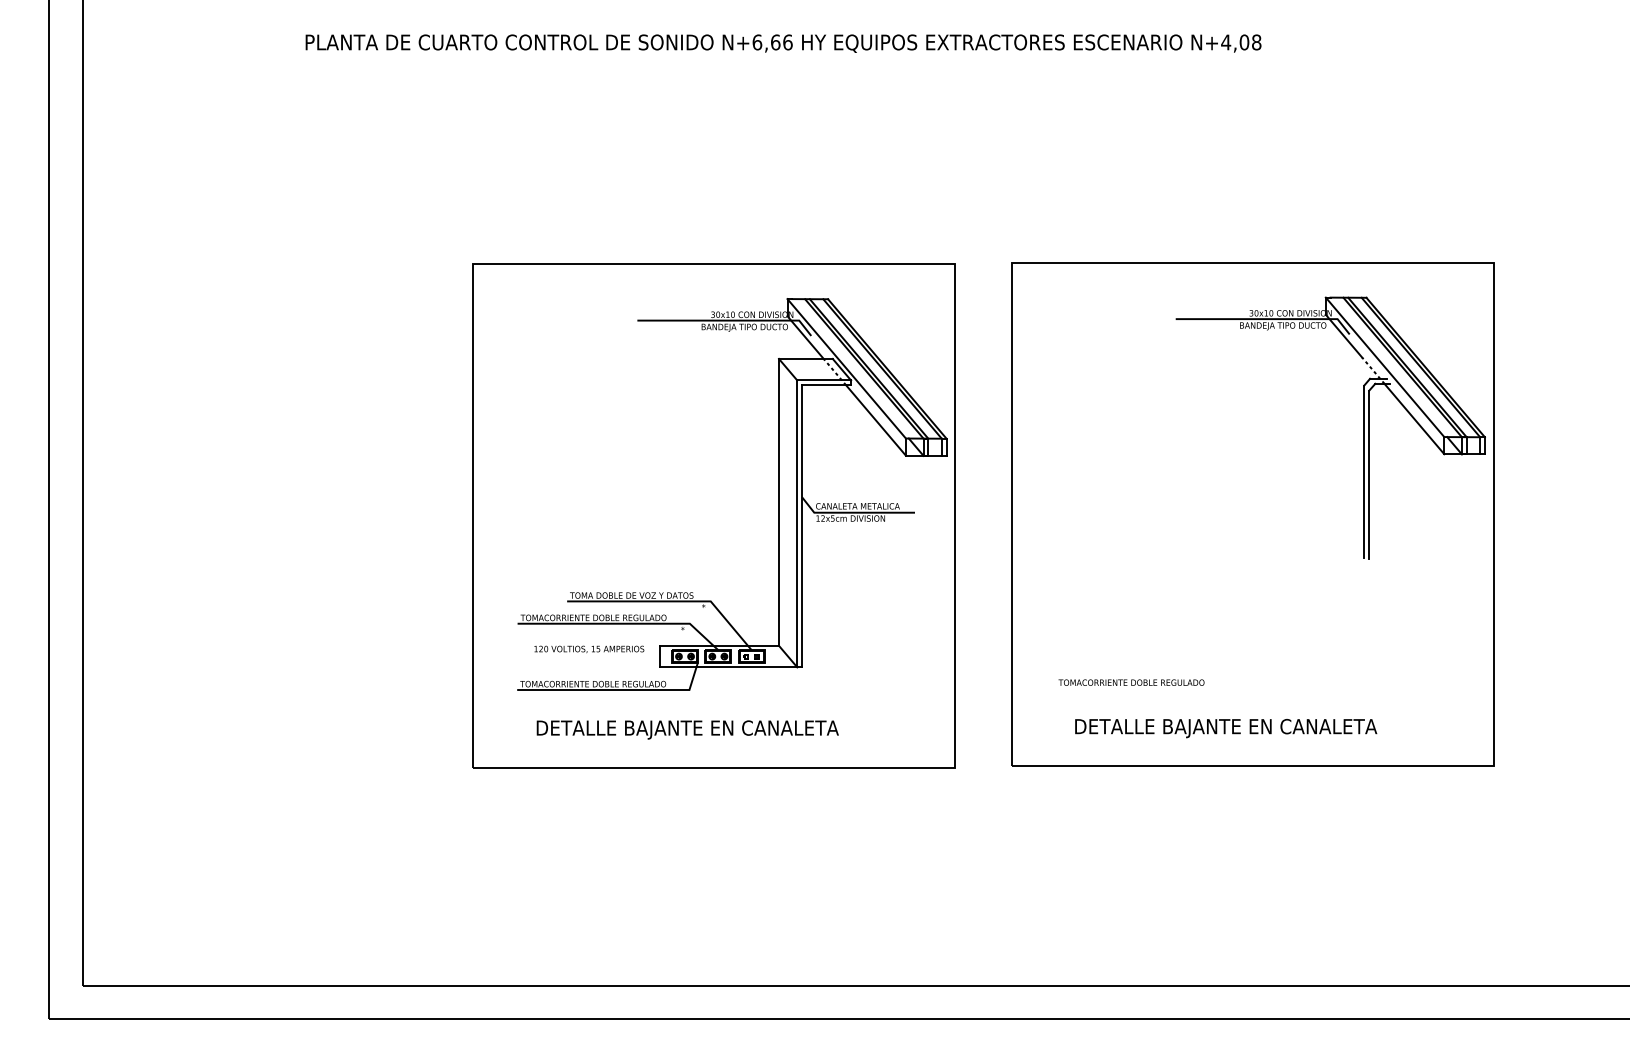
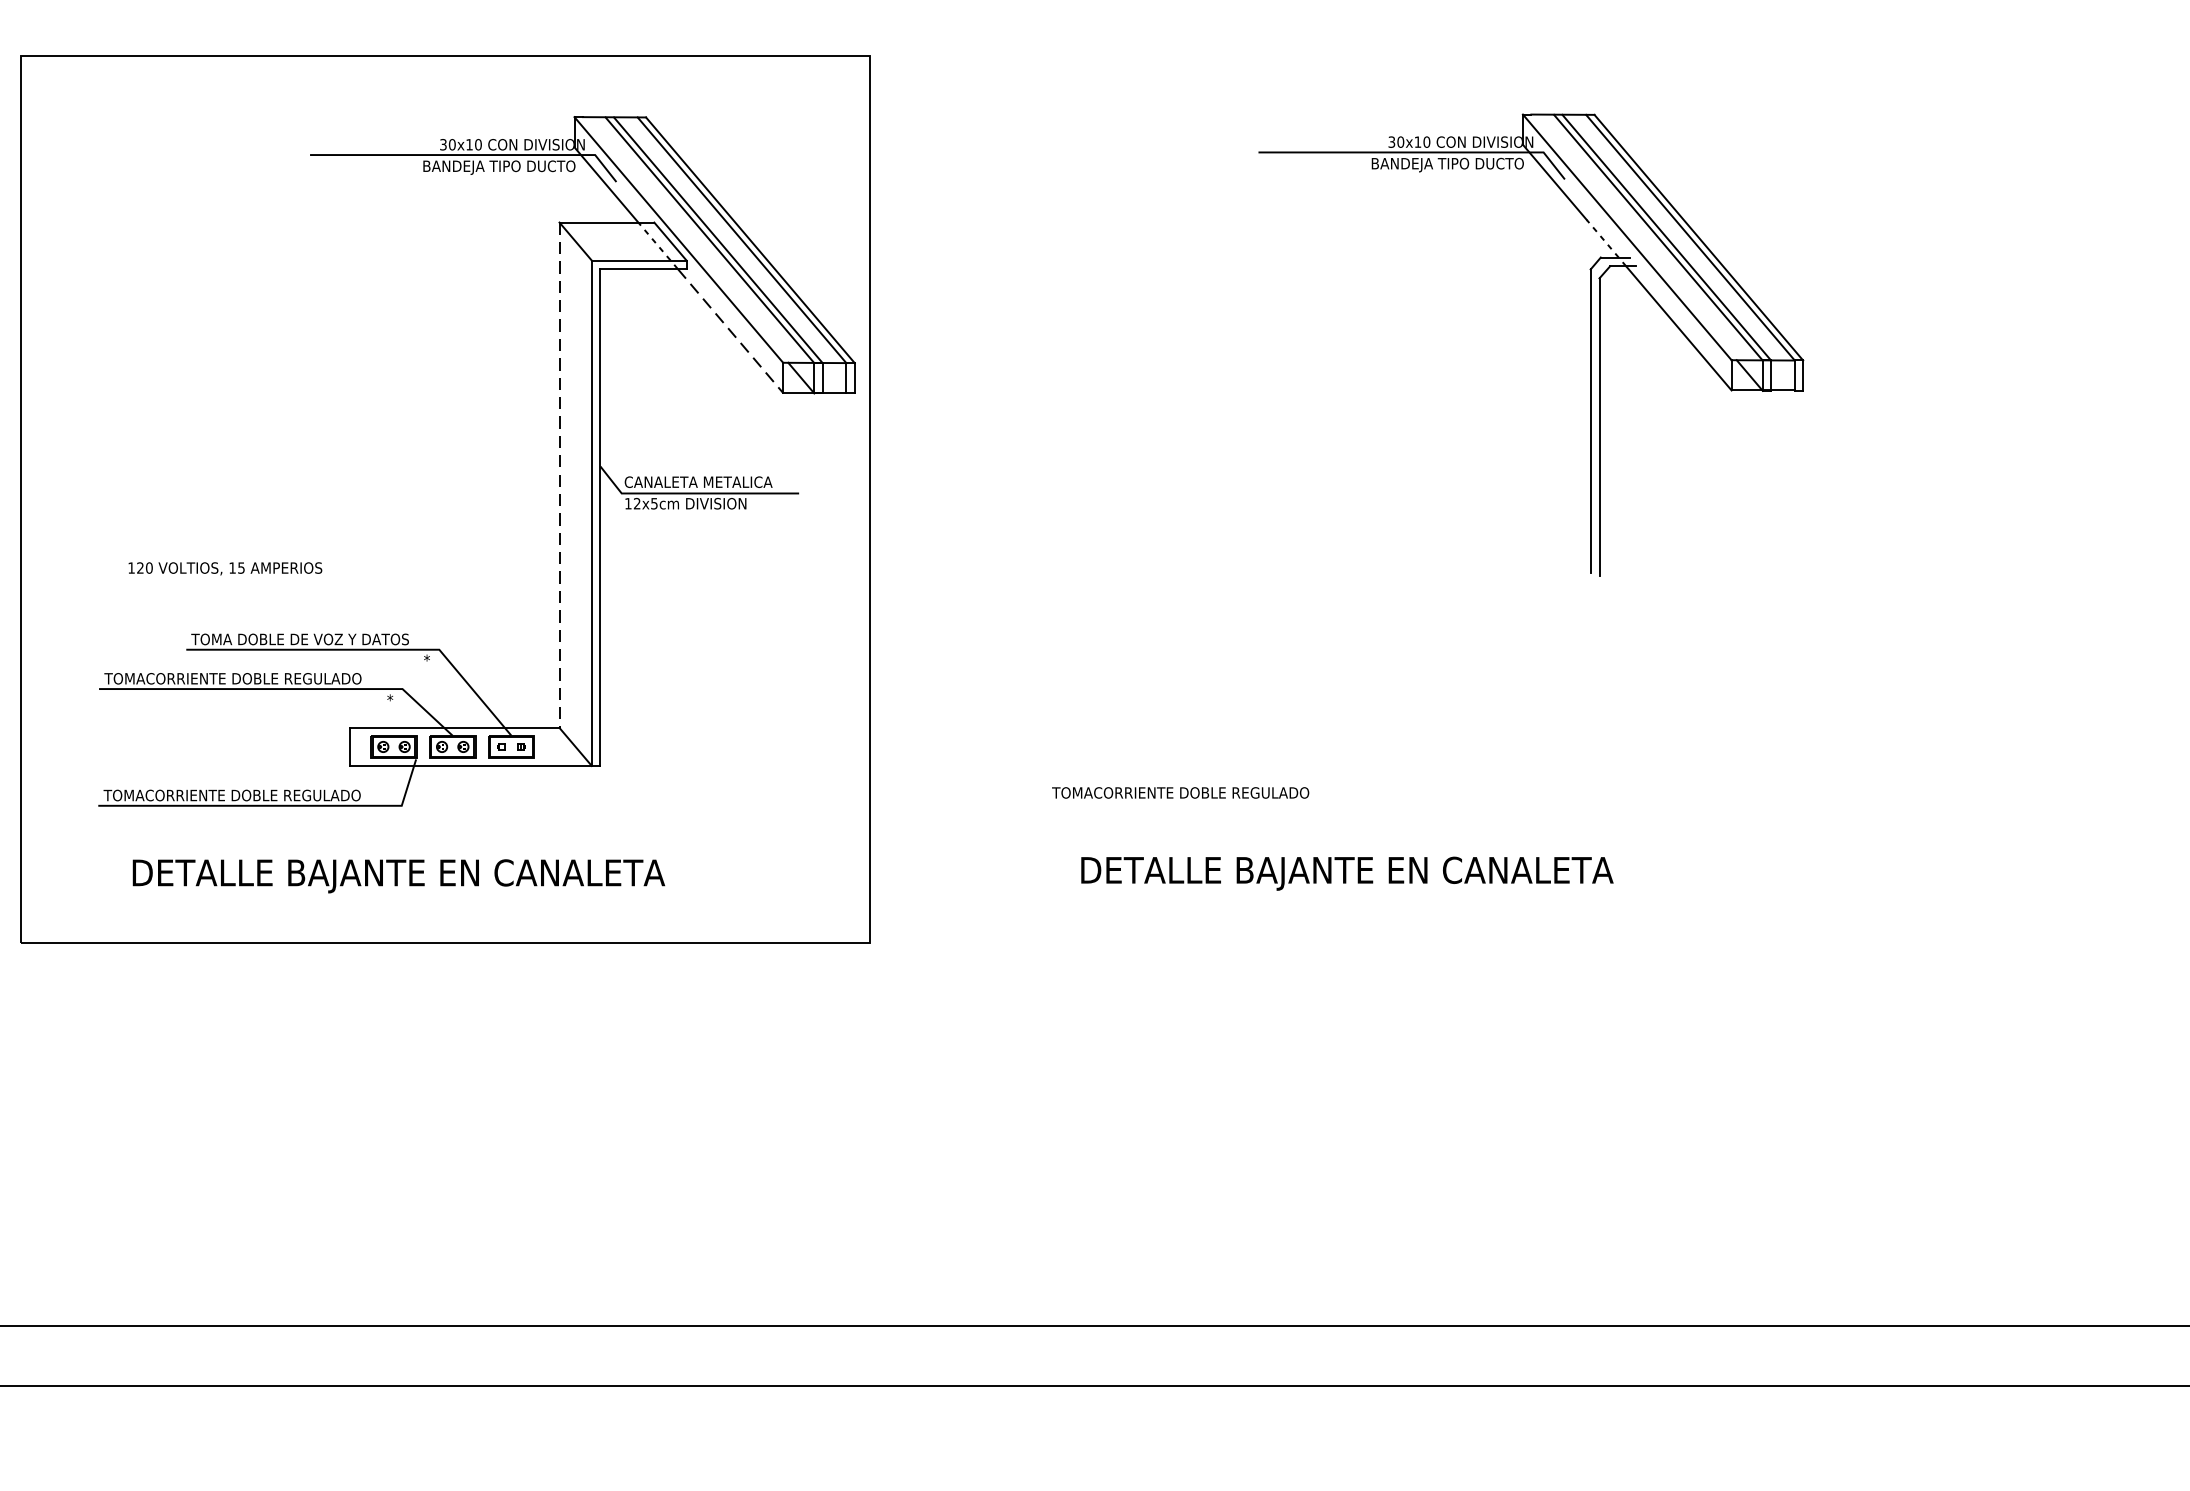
line: (876, 420) -> (731, 331), solid -> dashed
line: (779, 502) -> (560, 475), solid -> dashed
part: (1252, 514) -> (1393, 496), removed
text: (589, 649) -> (225, 568), moved

